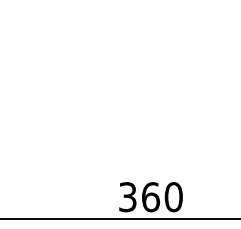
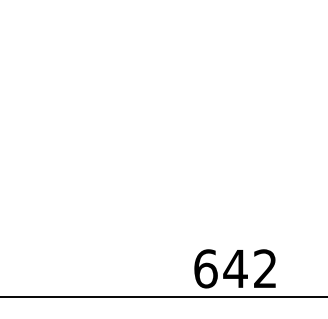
text: (150, 196) -> (235, 268), 360 -> 642

